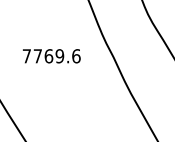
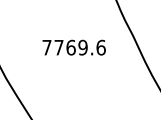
text: (51, 56) -> (73, 47), moved

